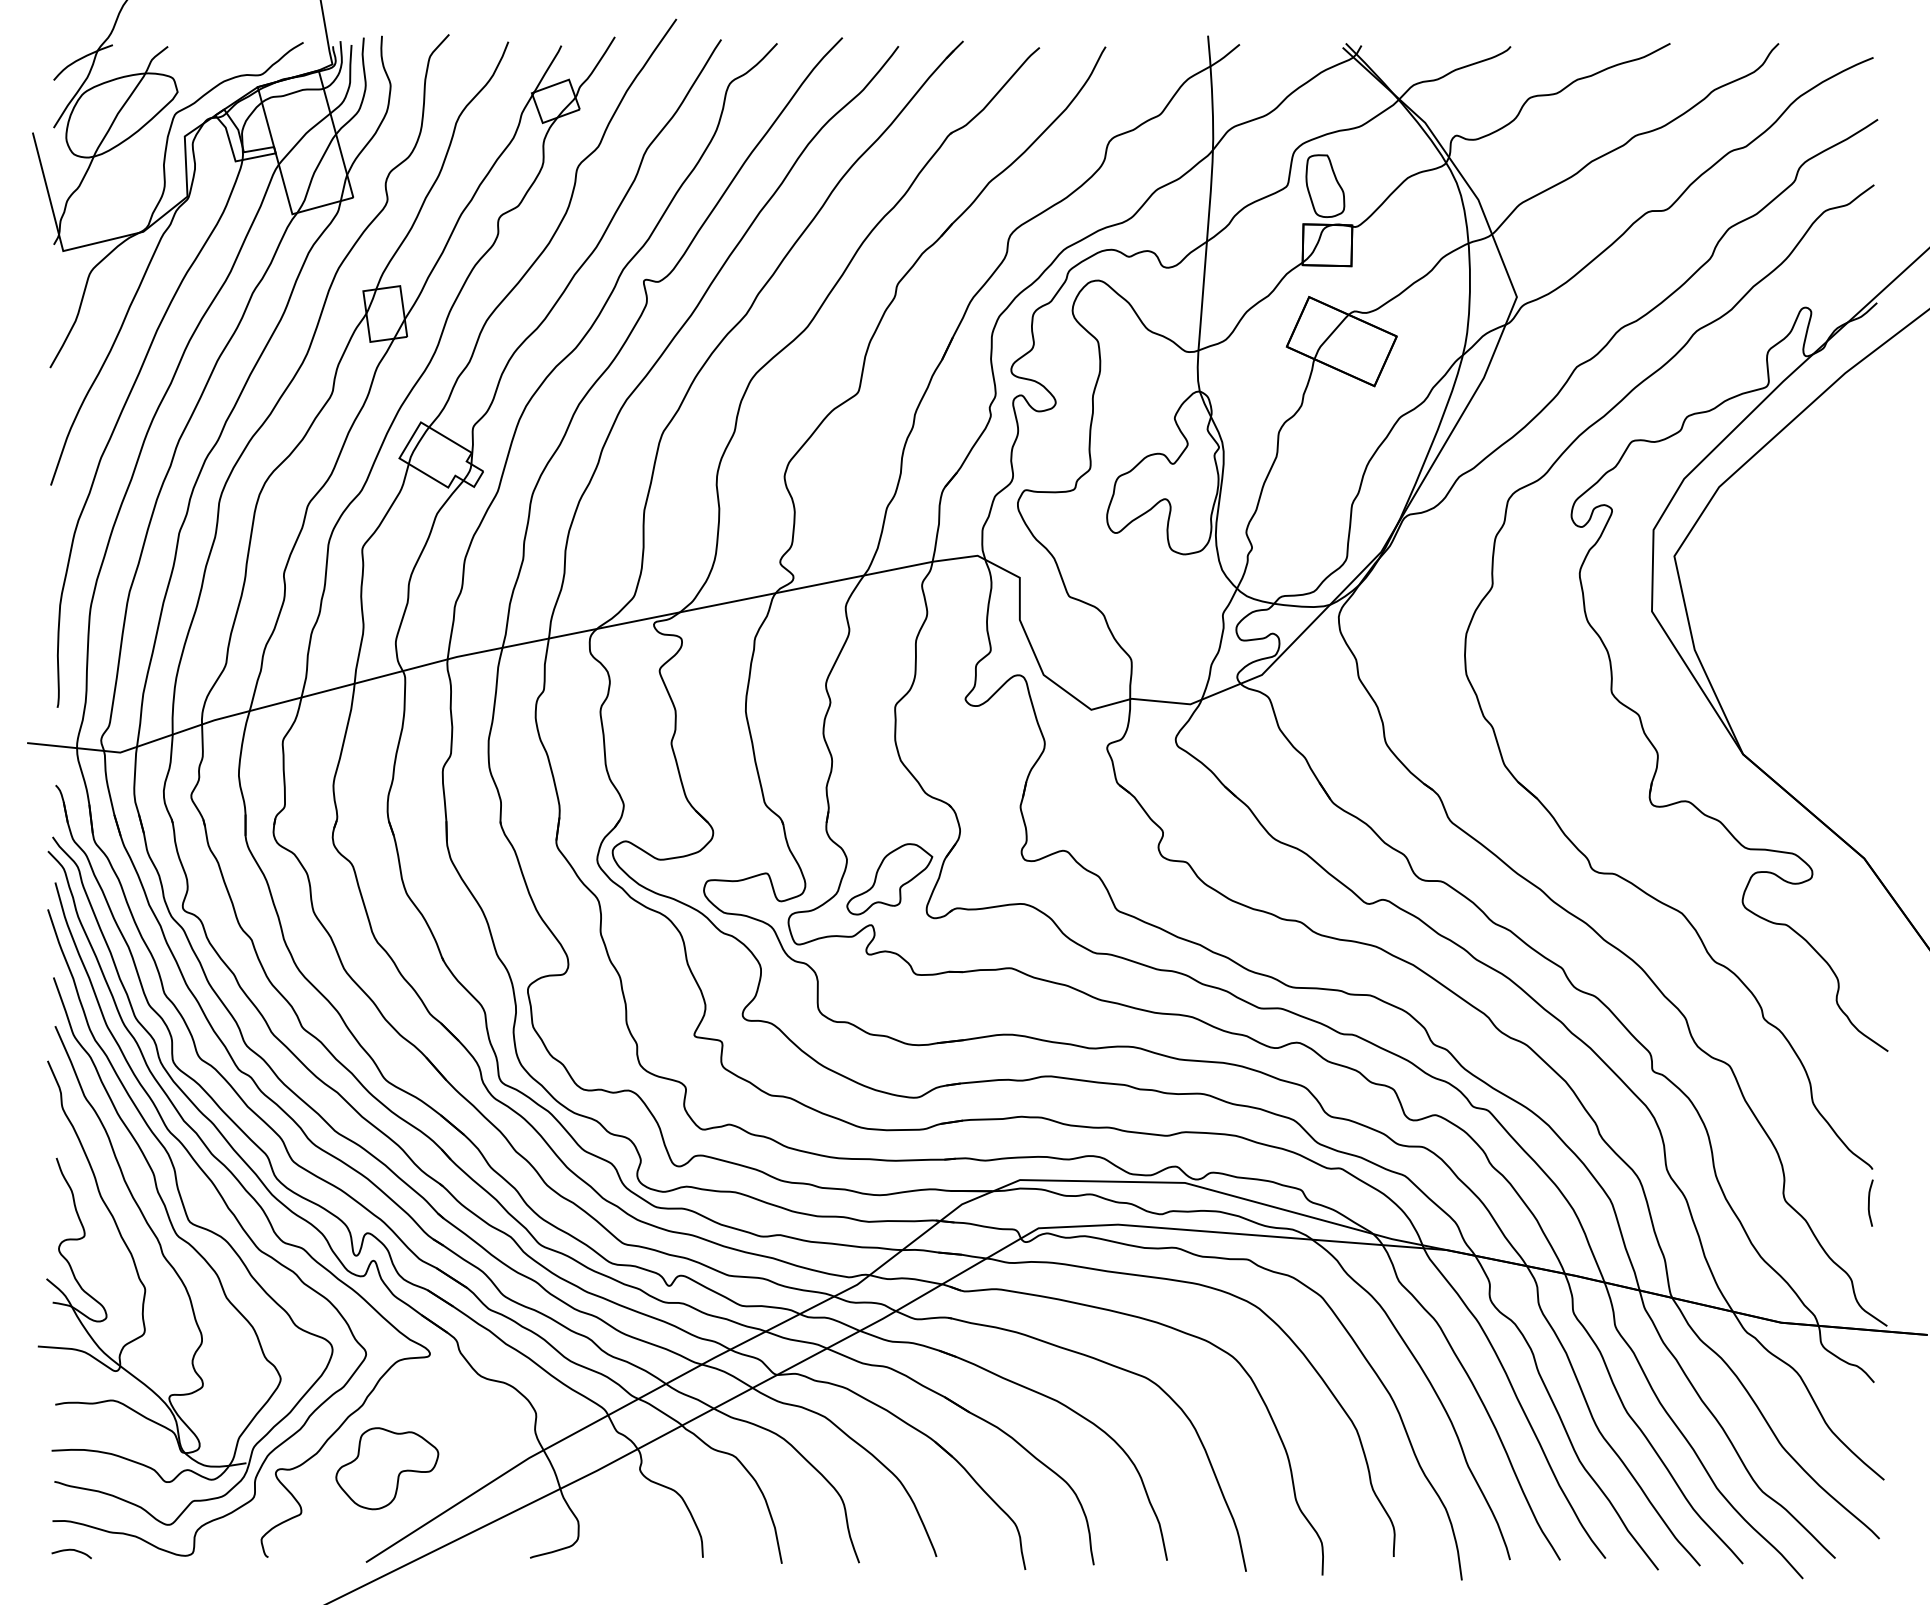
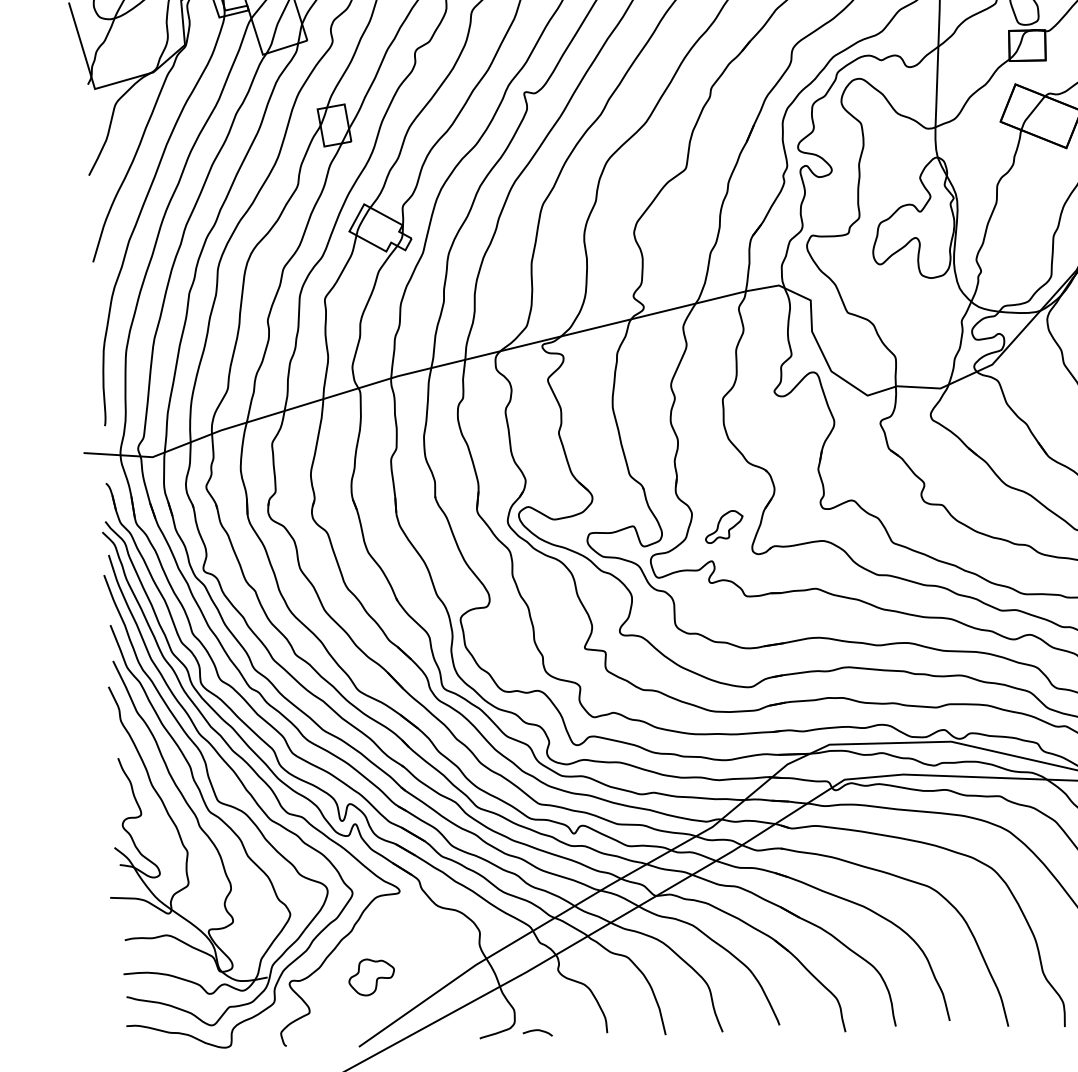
part: (889, 879) -> (723, 527), size x0.6
part: (387, 1468) -> (371, 977), size x0.6
curve: (71, 1550) -> (537, 1030), moved

